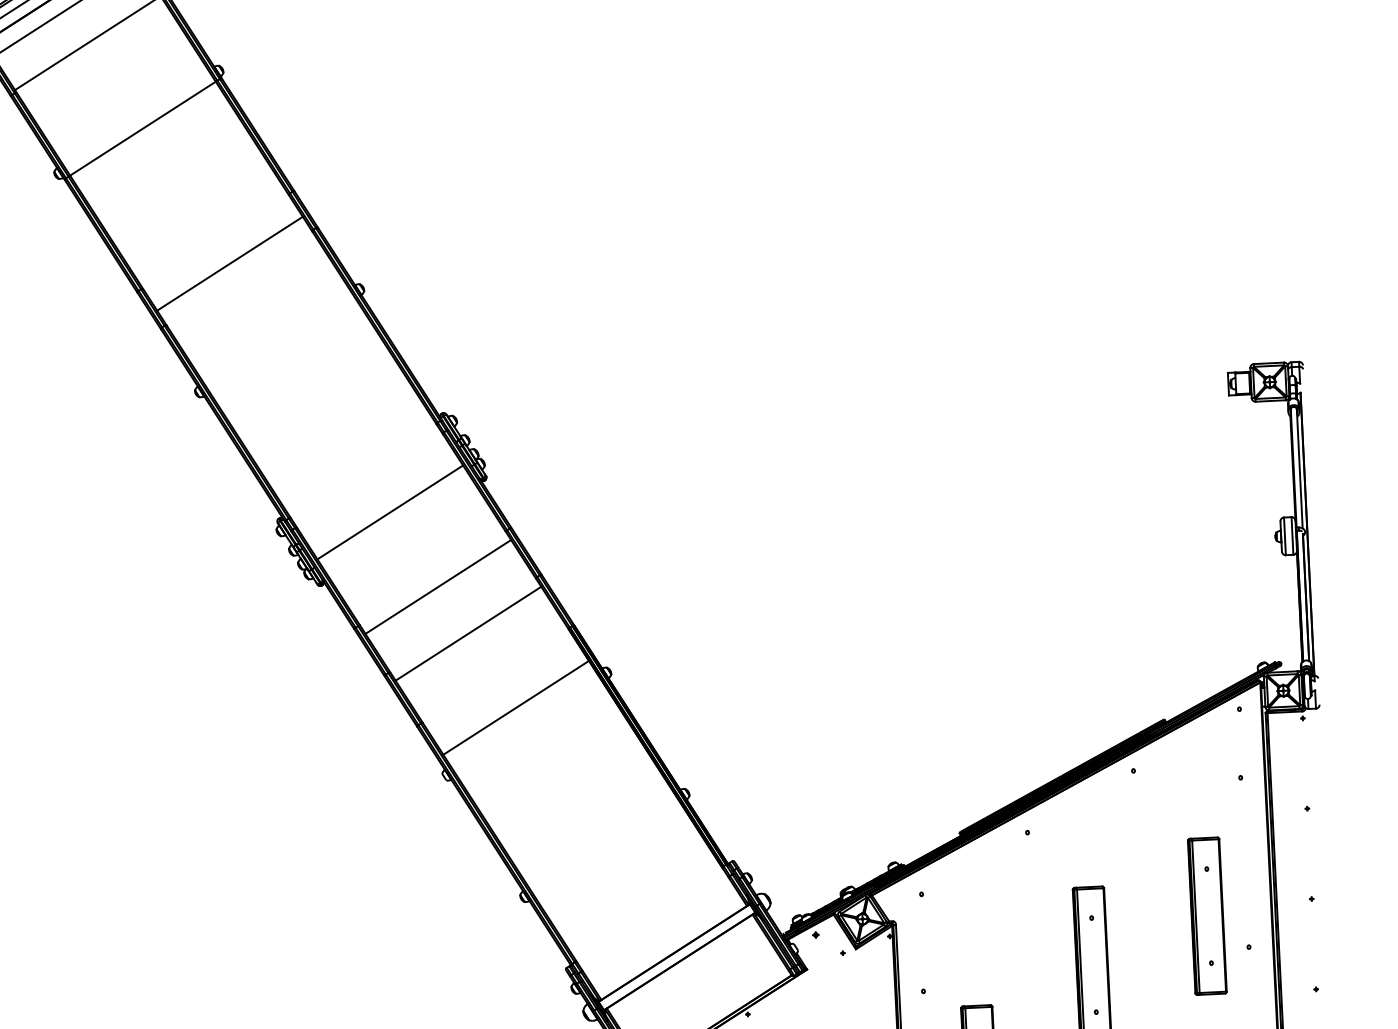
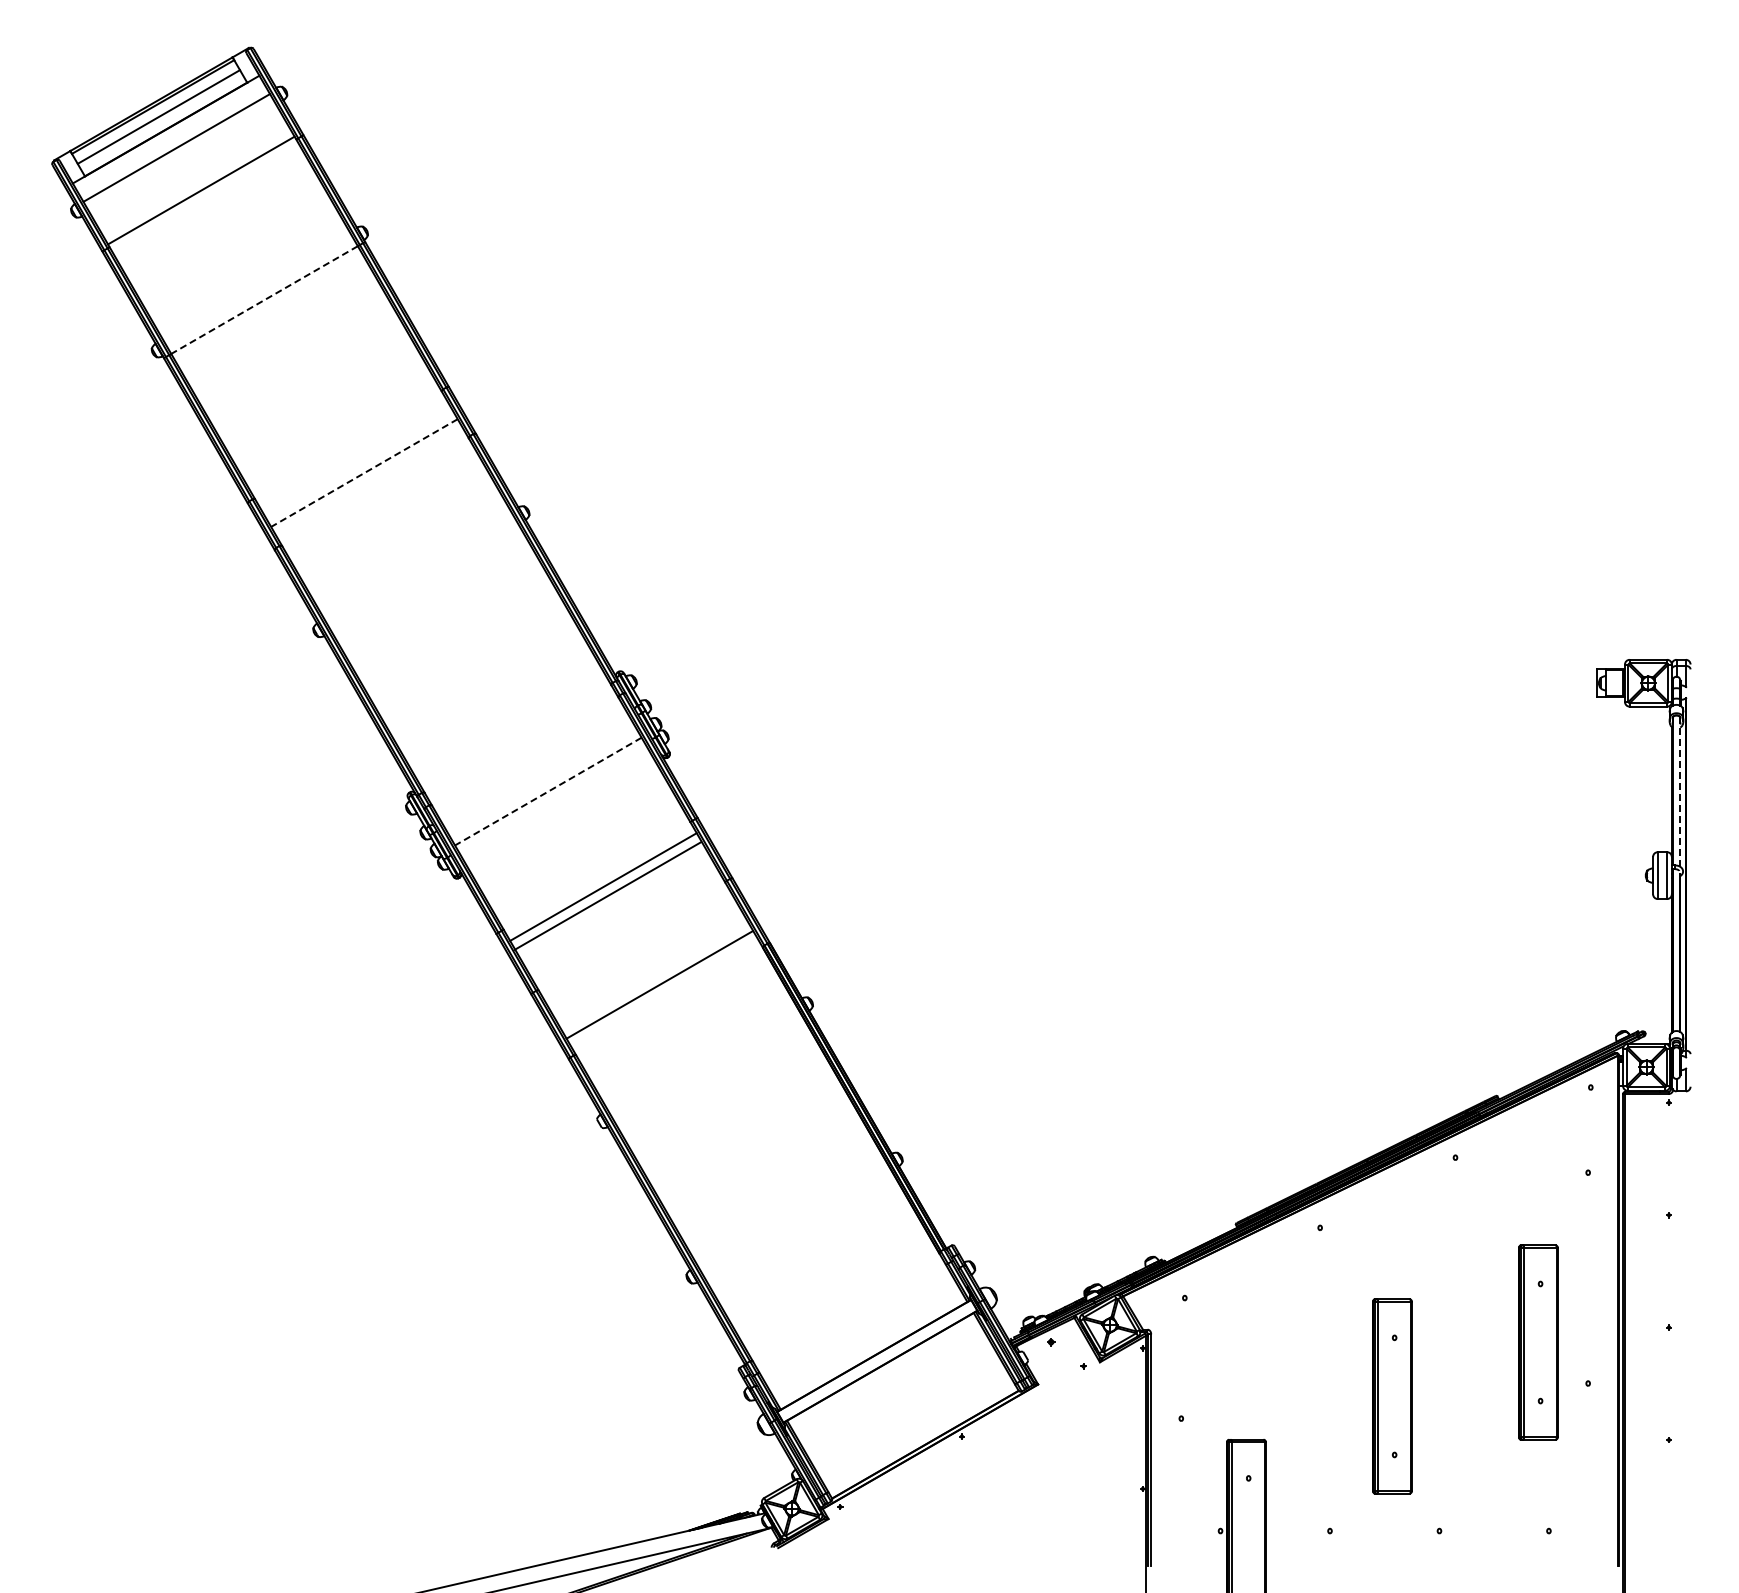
line: (142, 129) -> (264, 300), solid -> dashed
line: (230, 264) -> (364, 473), solid -> dashed
line: (1299, 467) -> (1680, 791), solid -> dashed
line: (390, 512) -> (548, 791), solid -> dashed
line: (467, 633) -> (607, 895), moved
line: (515, 707) -> (659, 984), moved

